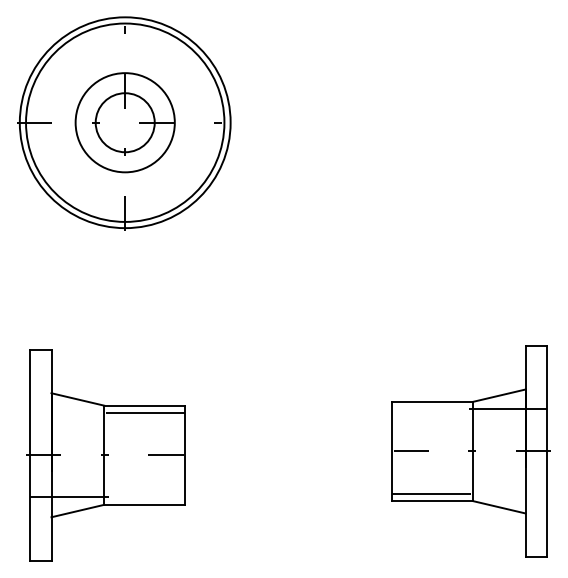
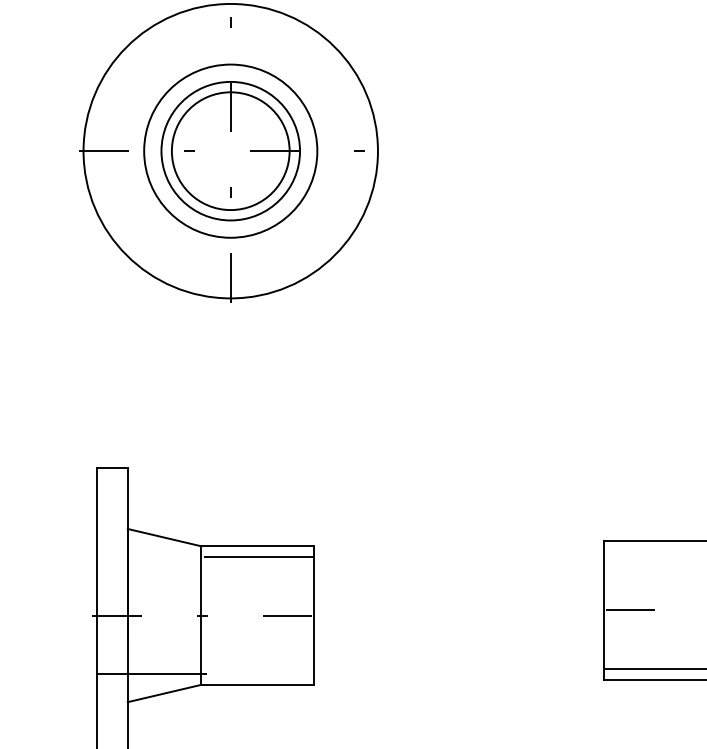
circle: (125, 122) -> (231, 150), size x0.62
circle: (125, 122) -> (231, 150), size x1.43

